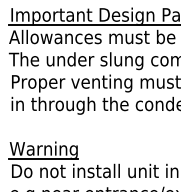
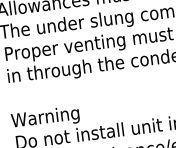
line: (42, 158) -> (45, 126), removed

